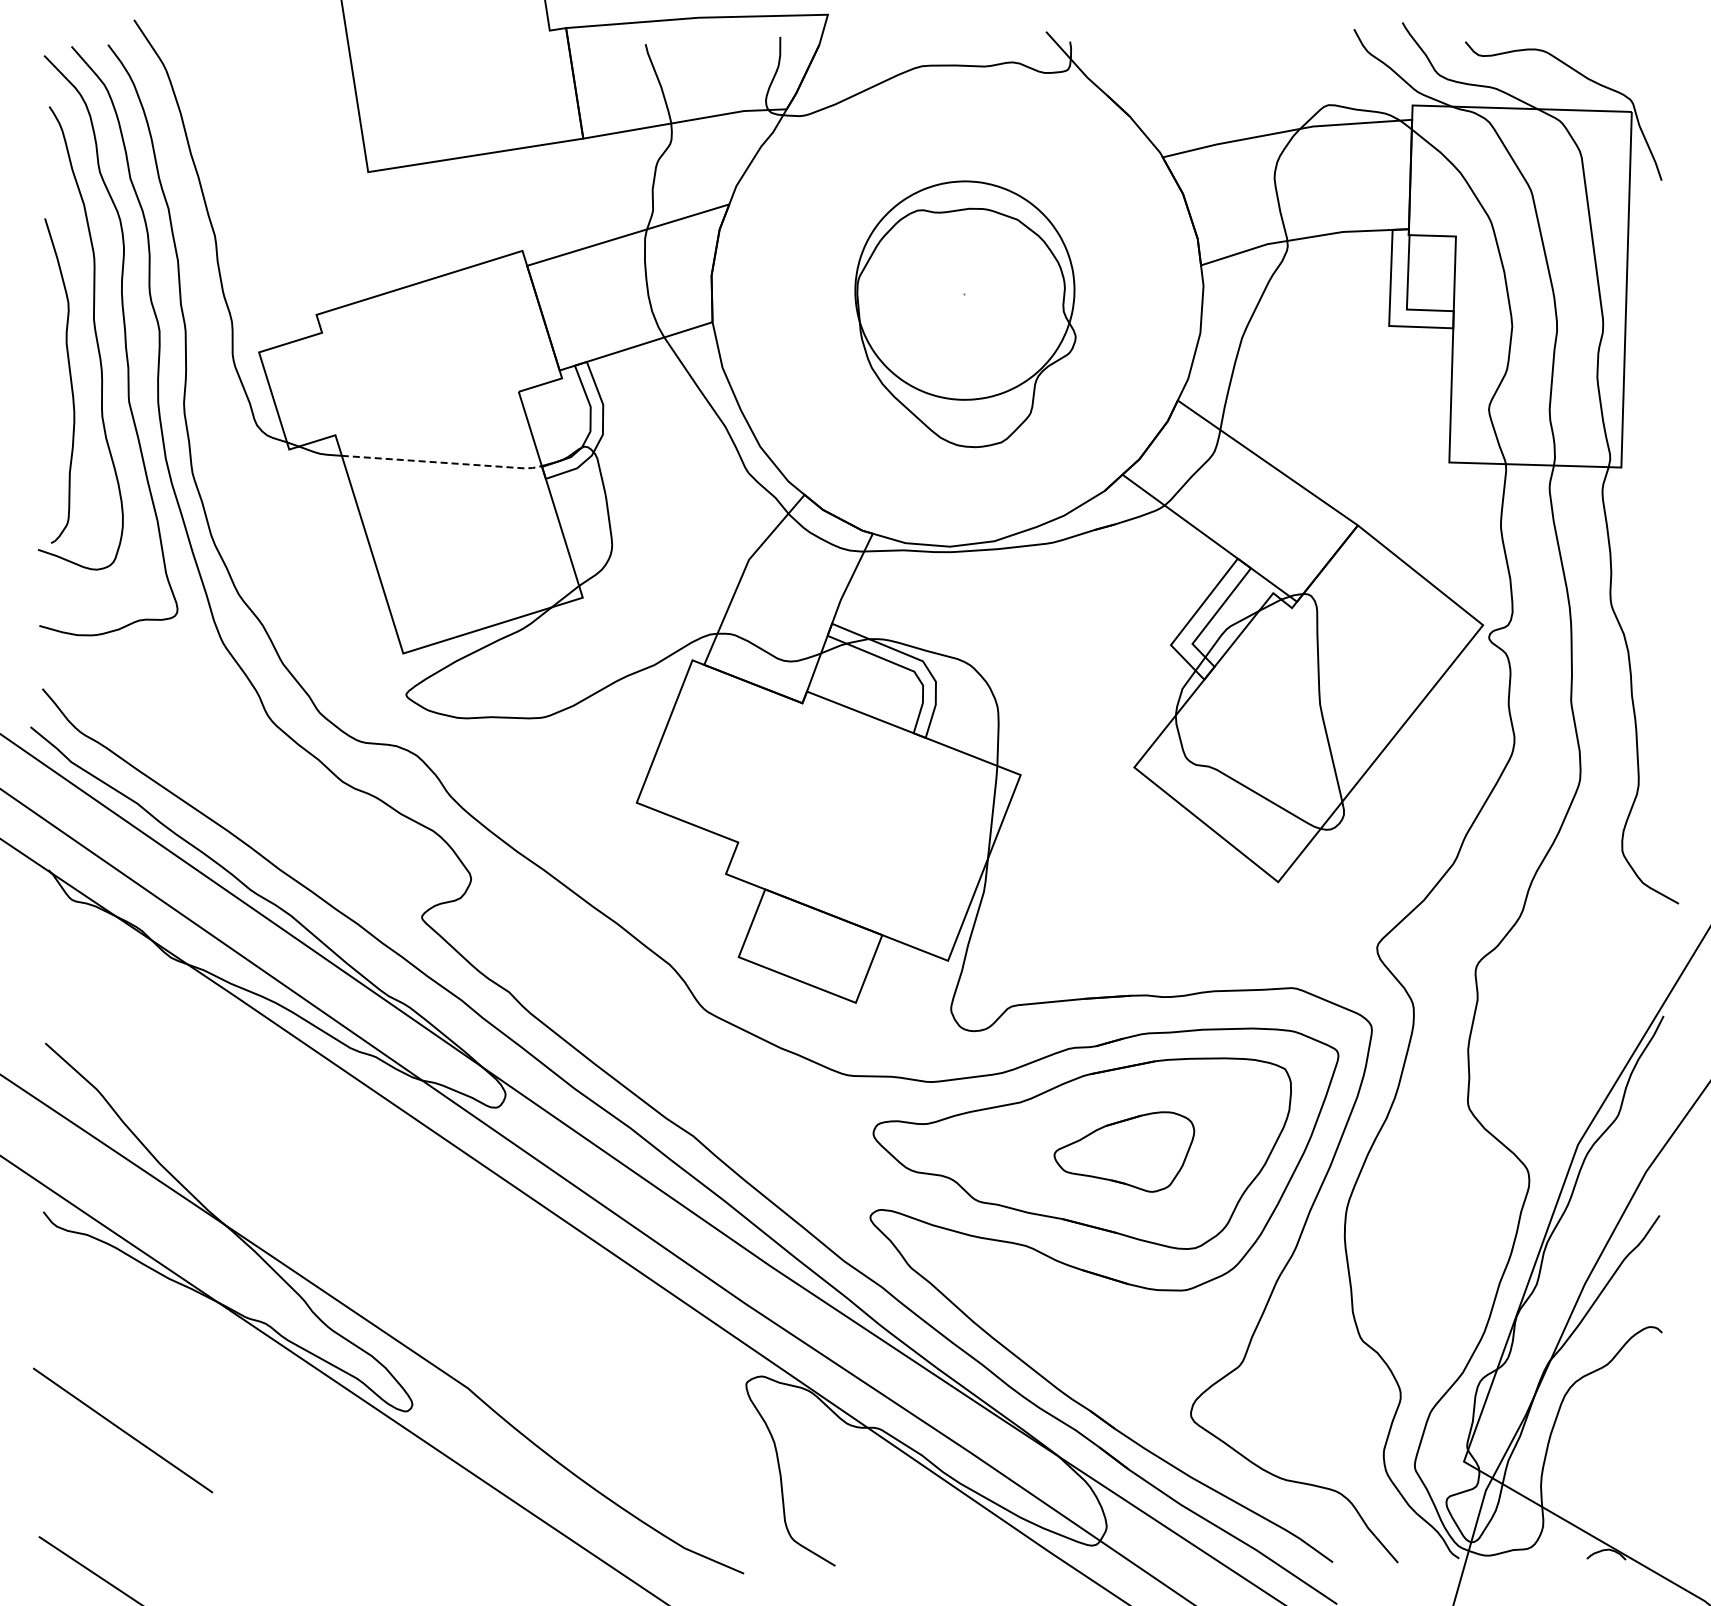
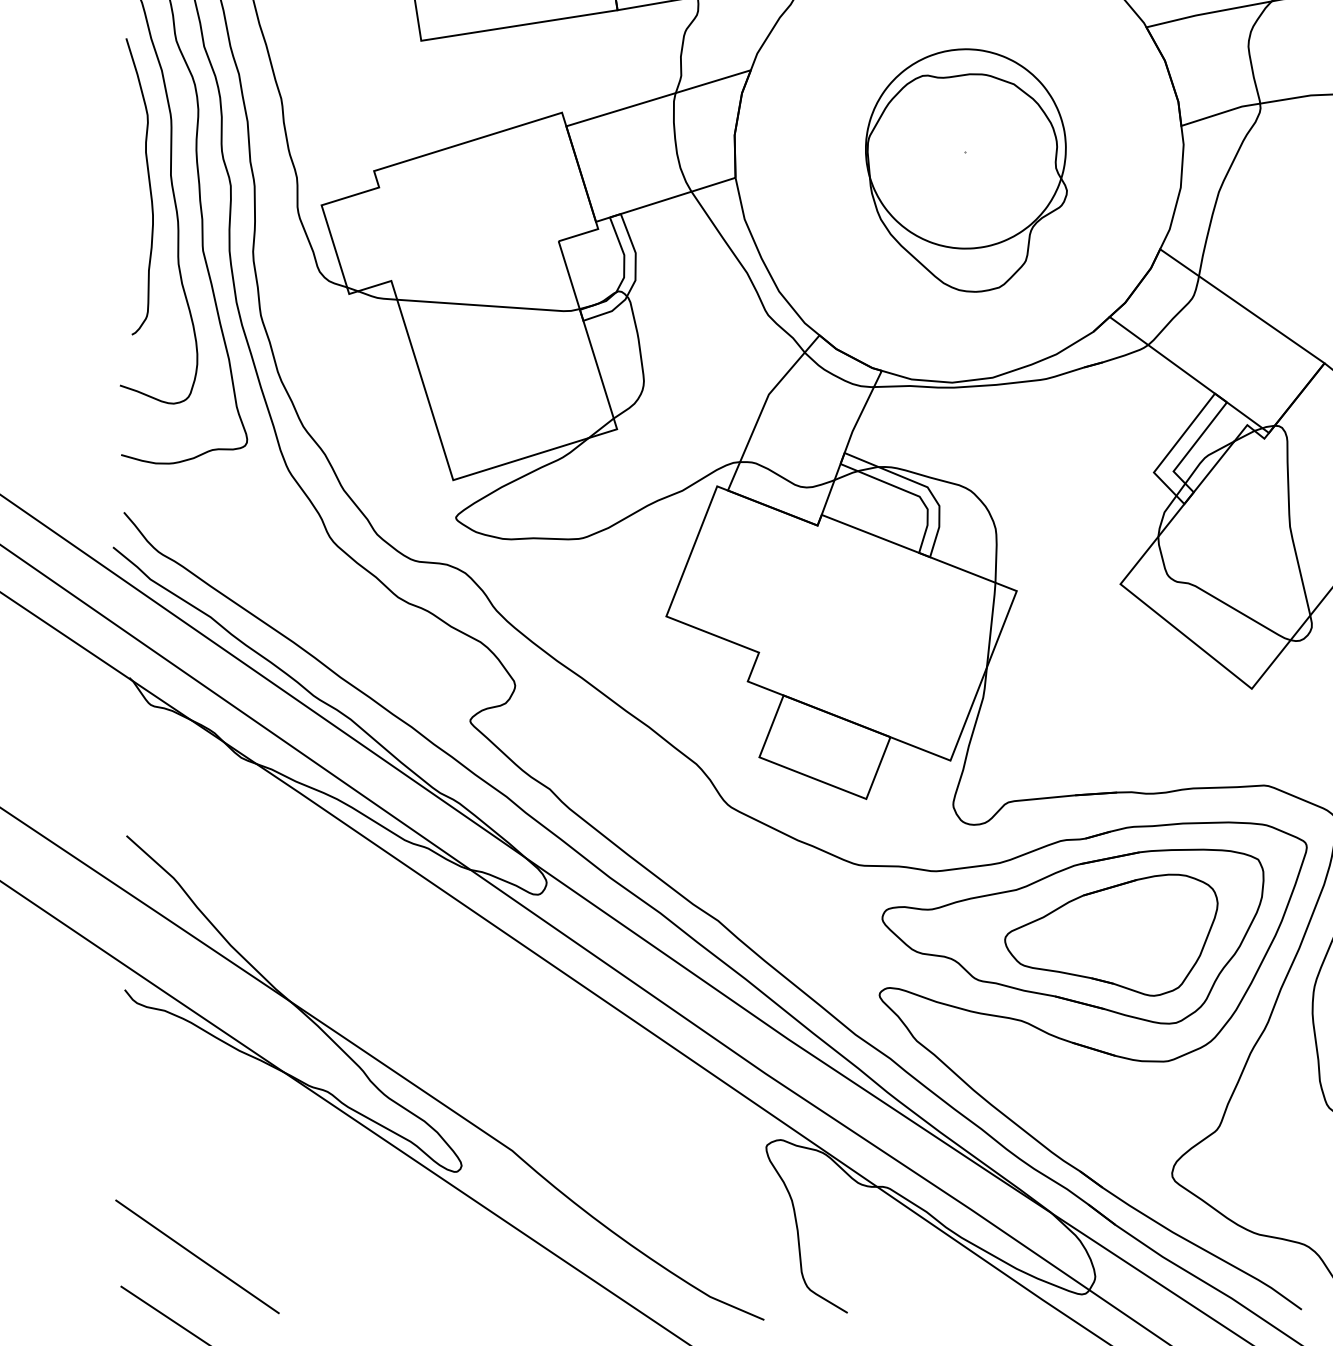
curve: (69, 377) -> (148, 183), moved
line: (443, 462) -> (489, 305), dashed -> solid
part: (1124, 1151) -> (1111, 934), size x1.67
line: (123, 1430) -> (197, 1256), moved

